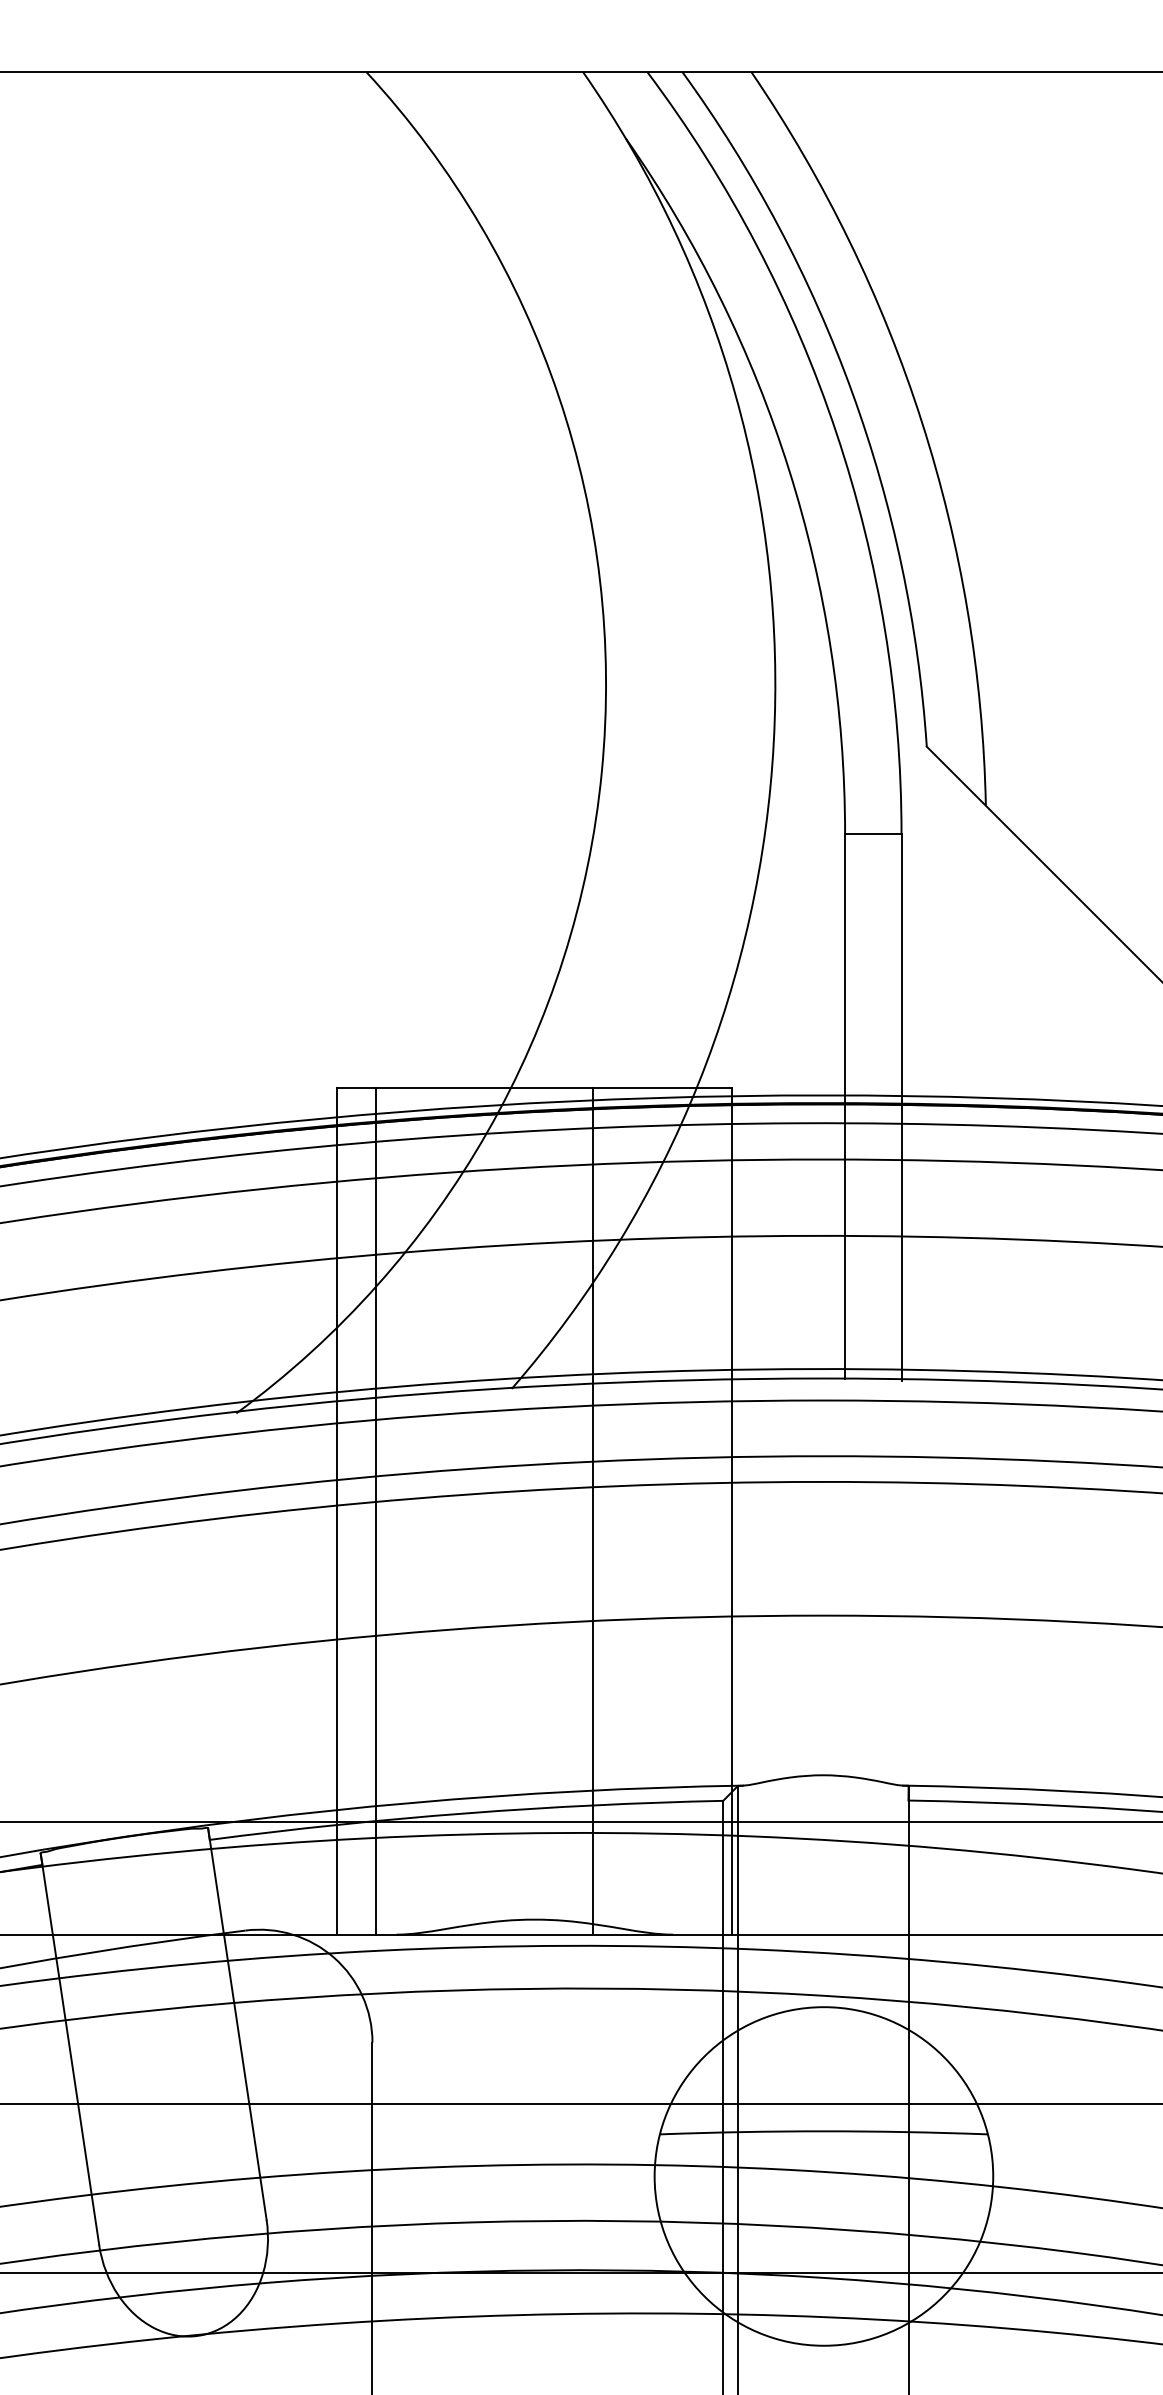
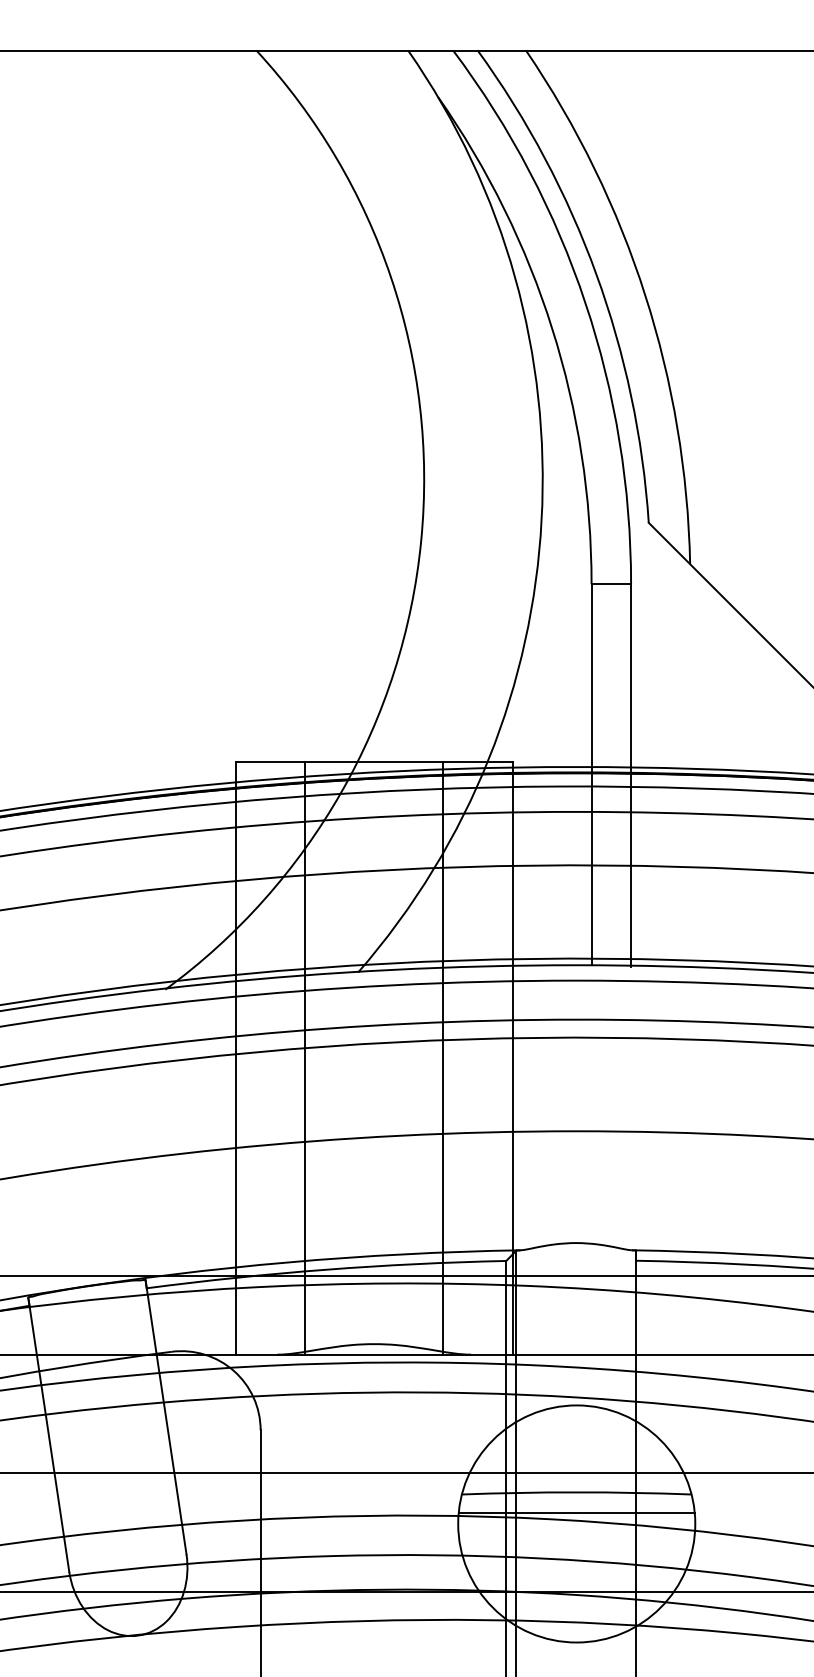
line: (375, 1511) -> (304, 1058), moved
line: (593, 1511) -> (443, 1058), moved
line: (823, 2160) -> (576, 1512), added

